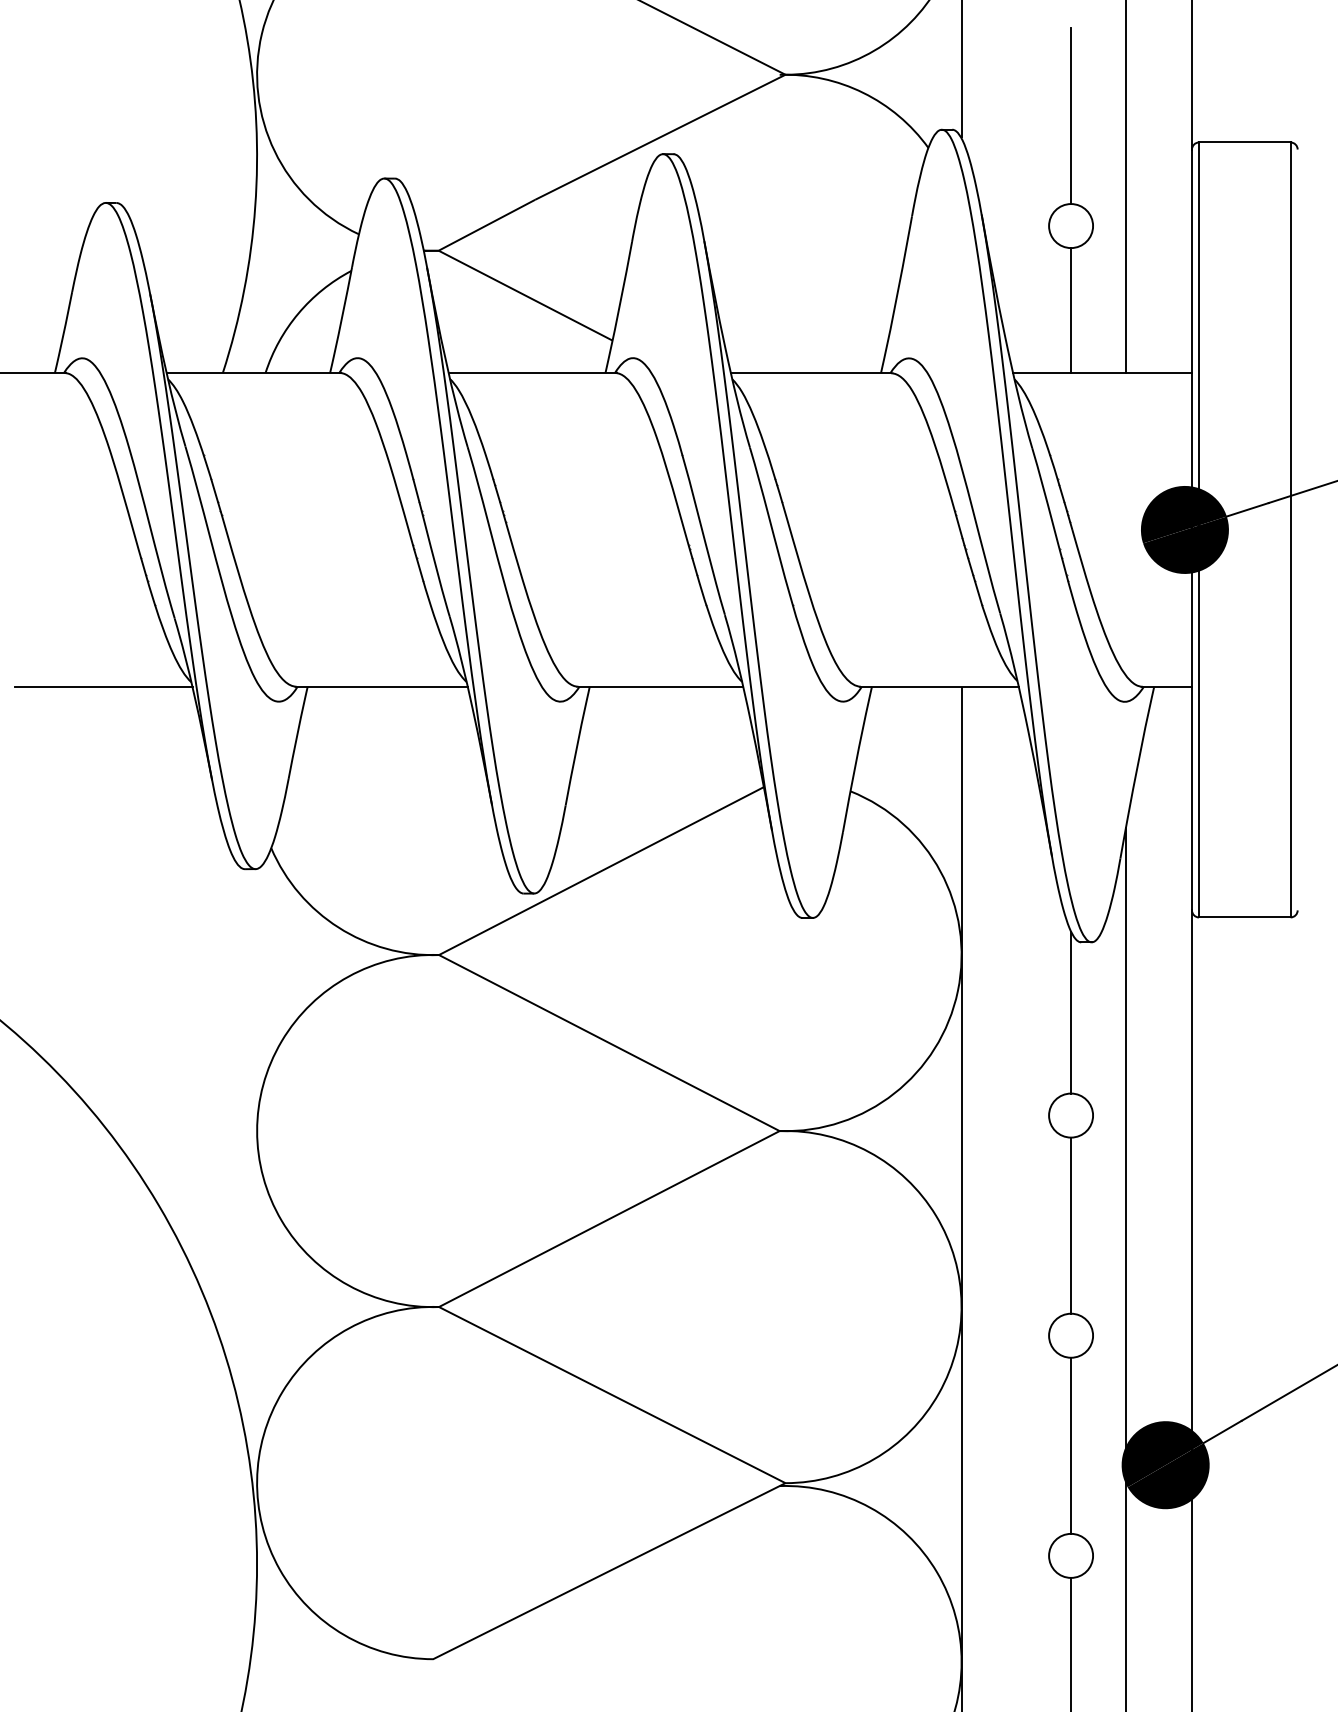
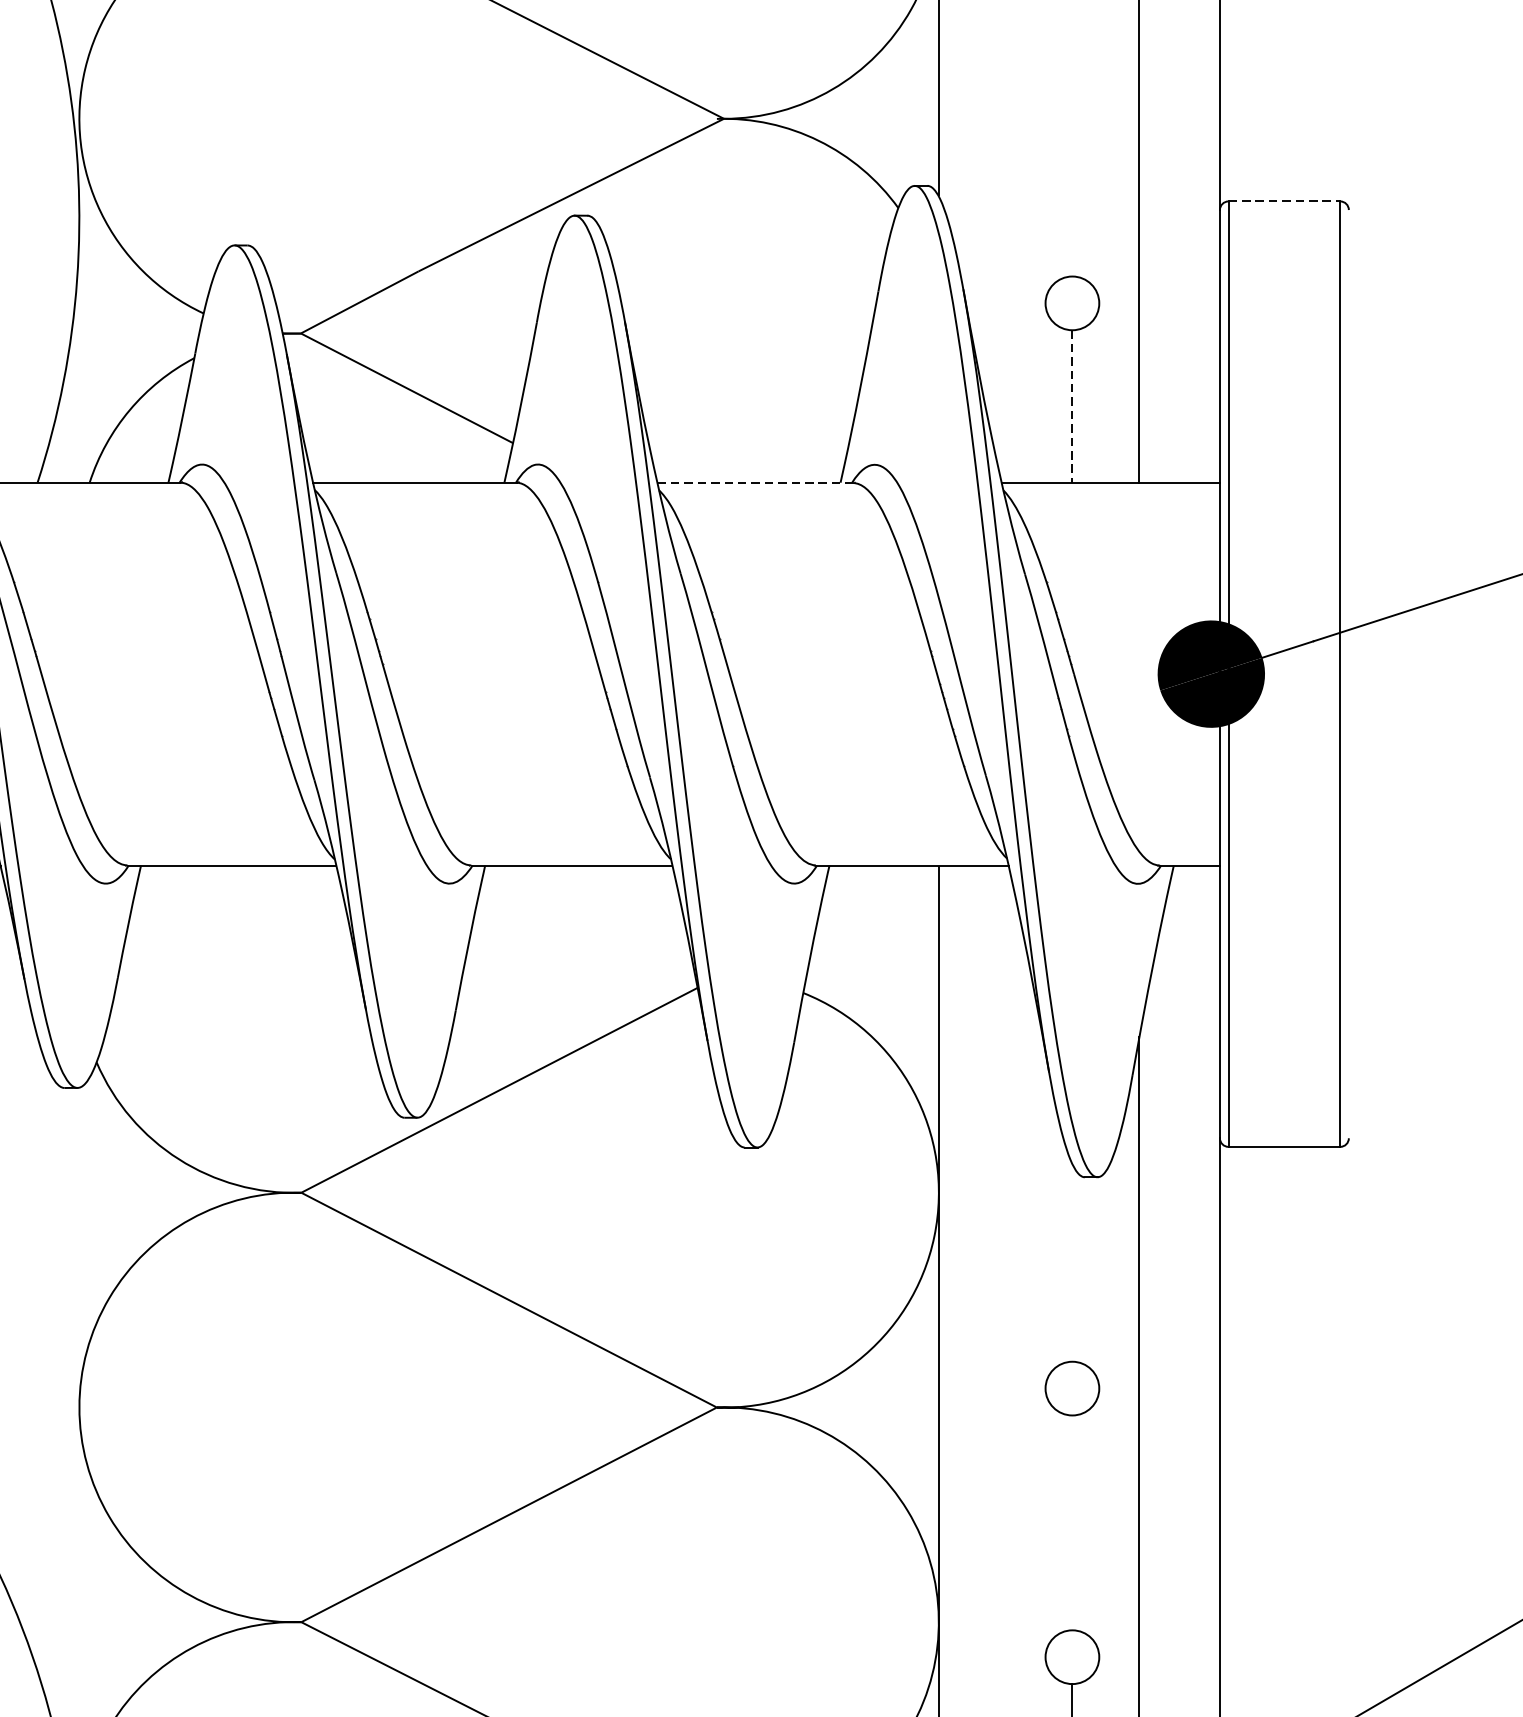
line: (1071, 115) -> (1072, 168), removed
line: (1244, 142) -> (1284, 201), solid -> dashed
line: (1071, 311) -> (1072, 407), solid -> dashed
line: (811, 373) -> (755, 483), solid -> dashed
line: (1071, 1012) -> (1072, 1262), removed
line: (1071, 1225) -> (1072, 1522), removed

